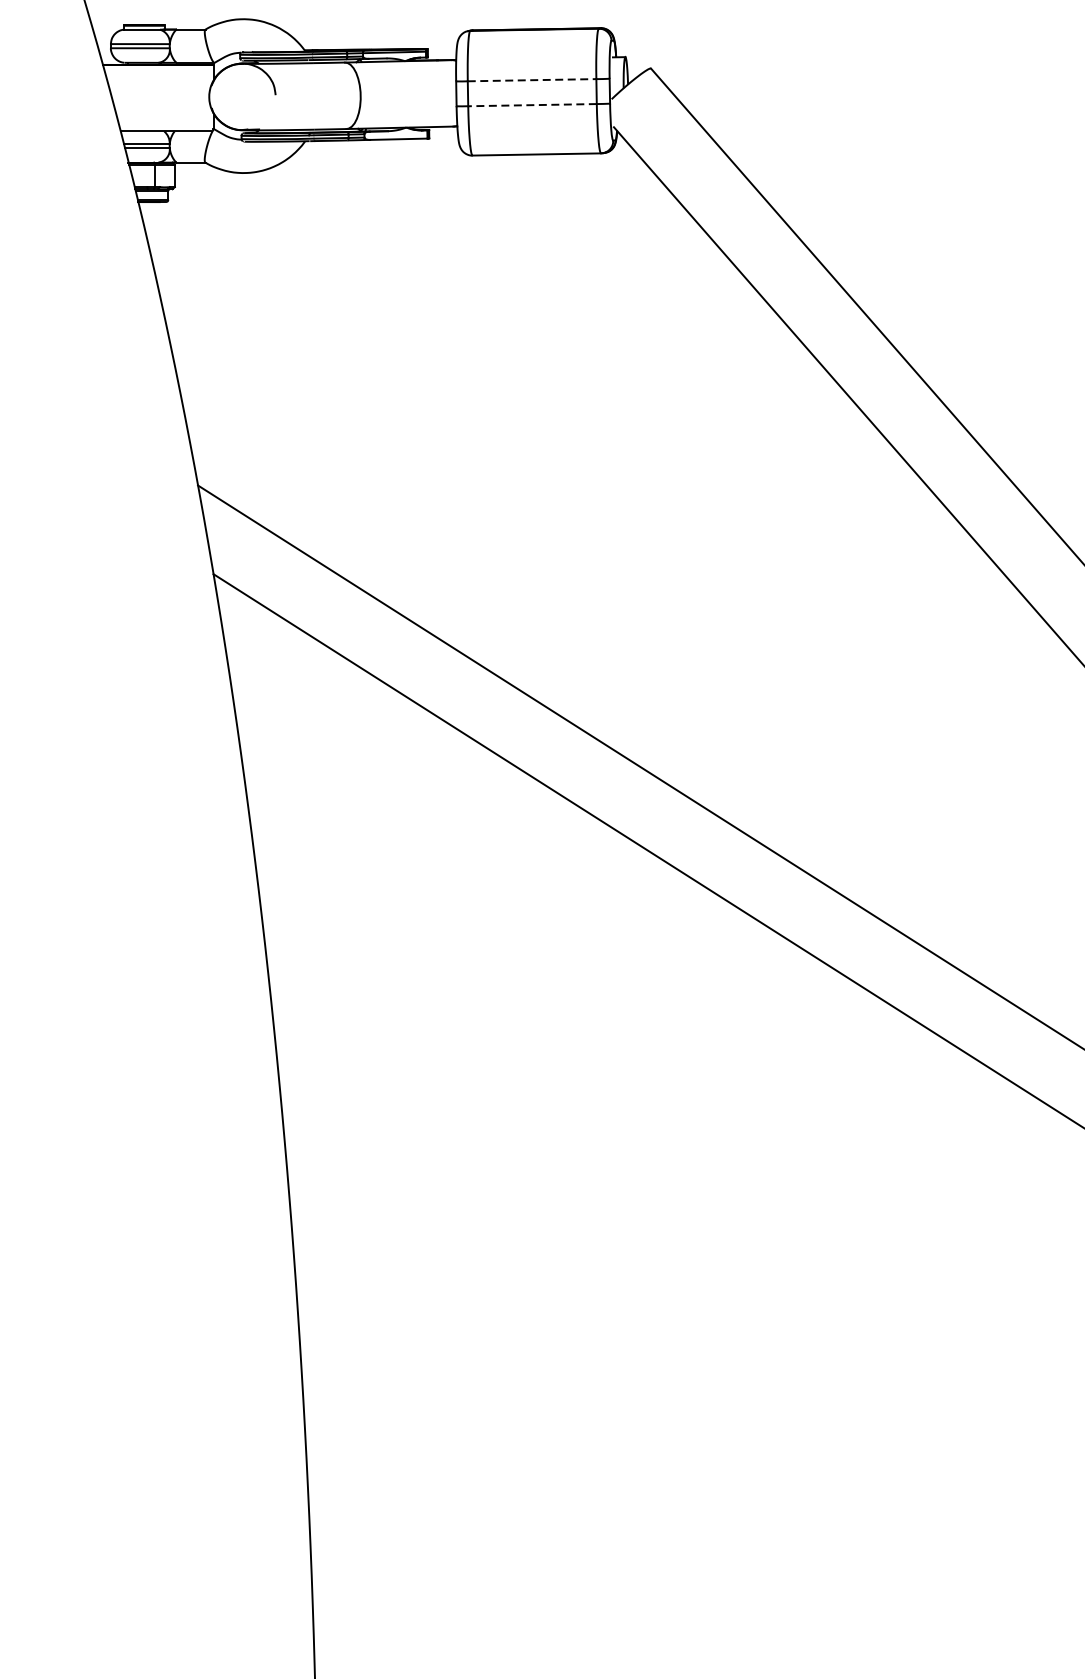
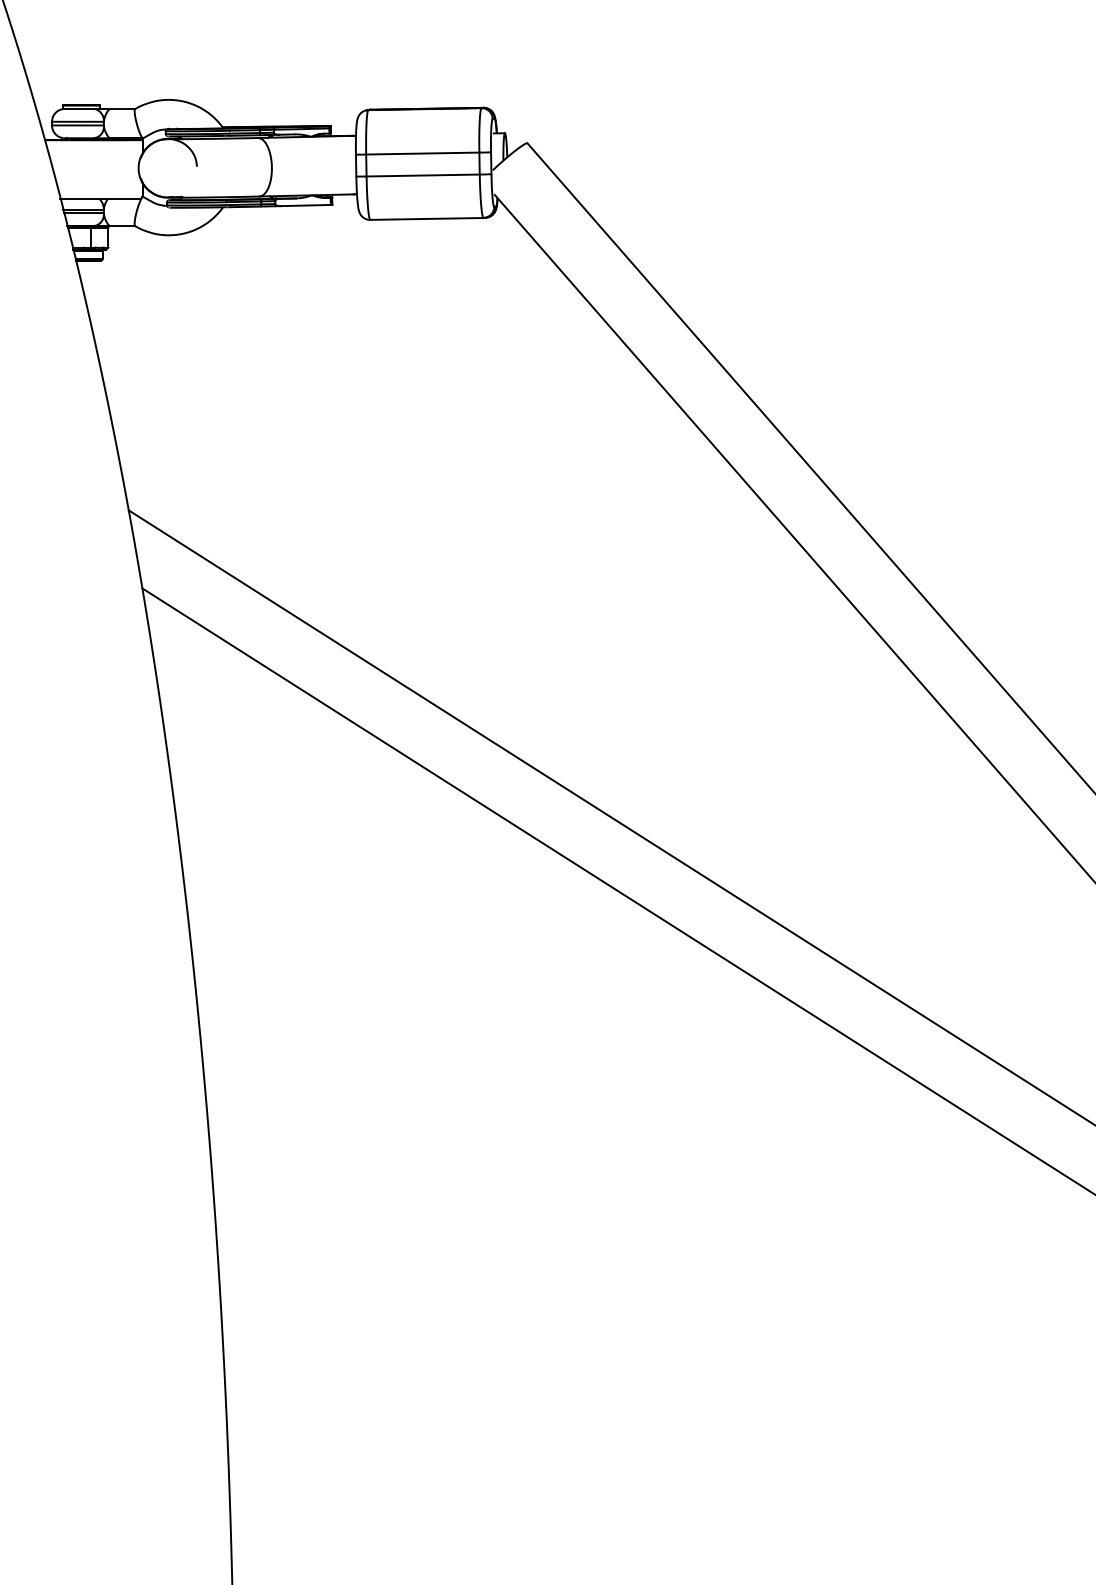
line: (531, 80) -> (422, 153), dashed -> solid
line: (532, 105) -> (423, 175), dashed -> solid

